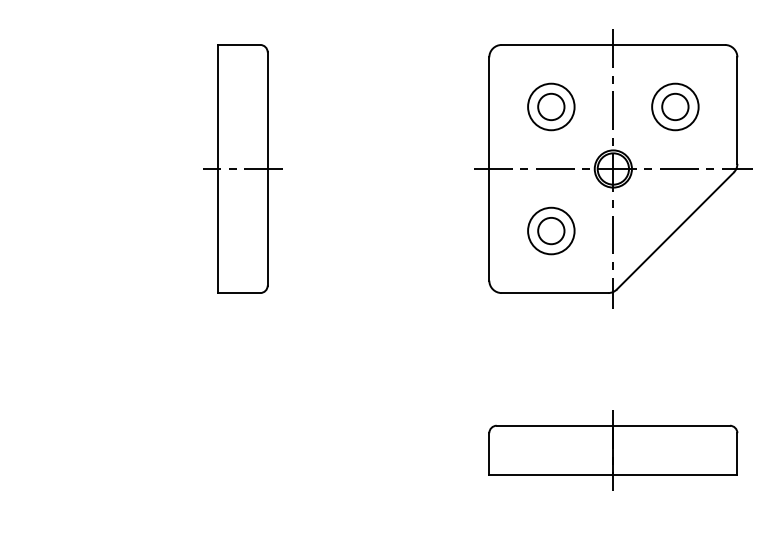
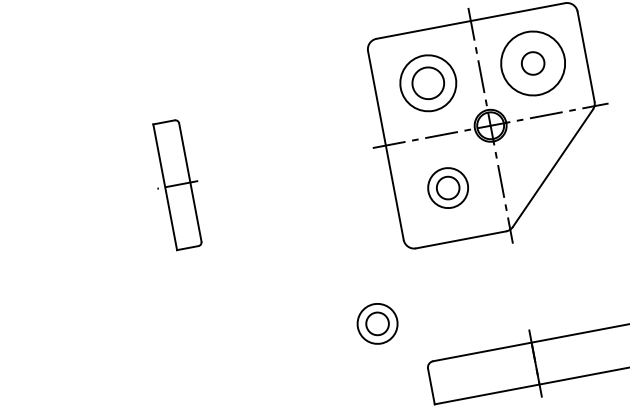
part: (551, 106) -> (428, 82), size x1.4
circle: (675, 106) -> (533, 63), size x1.6
part: (242, 168) -> (177, 184), size x0.6
part: (441, 370) -> (377, 323), added

